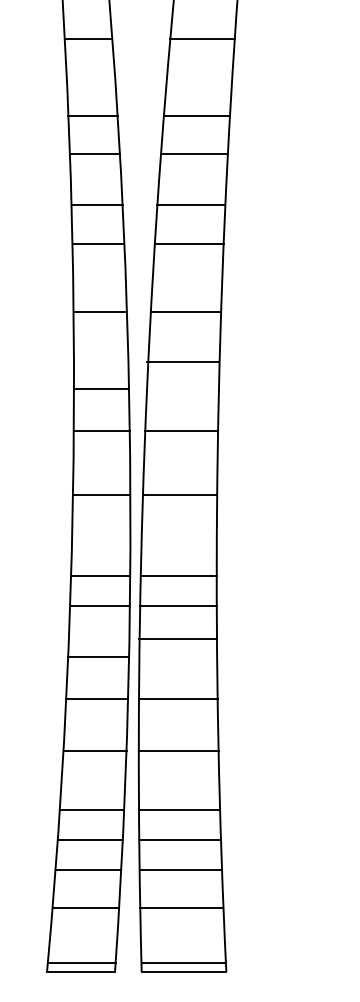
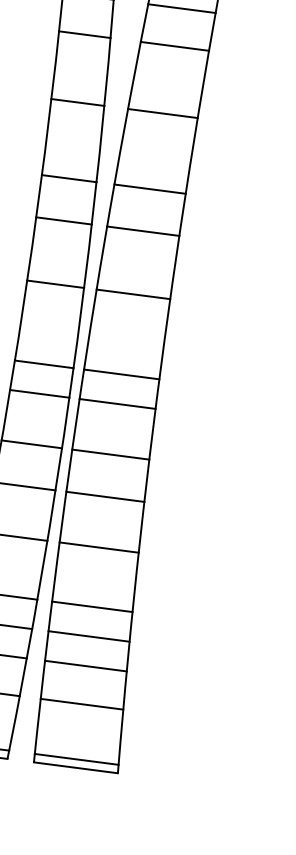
line: (182, 361) -> (149, 189), moved
line: (178, 638) -> (111, 454), moved

